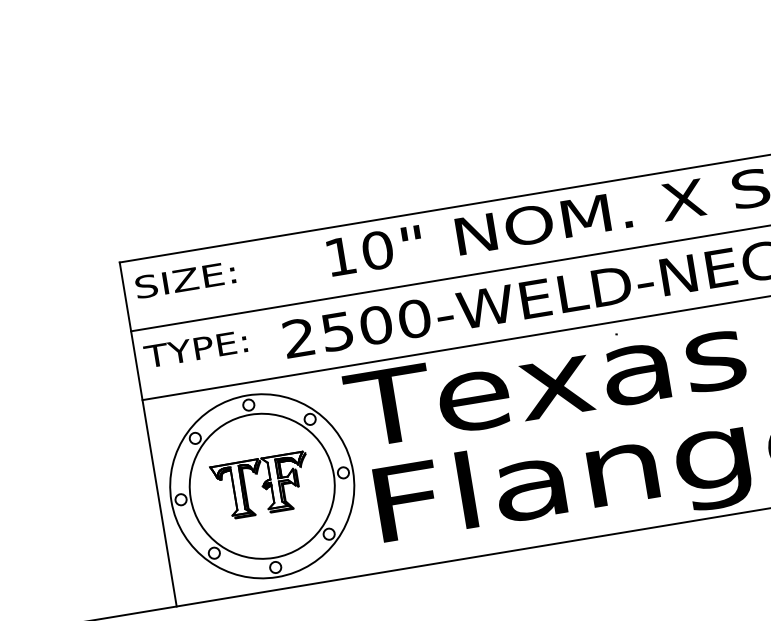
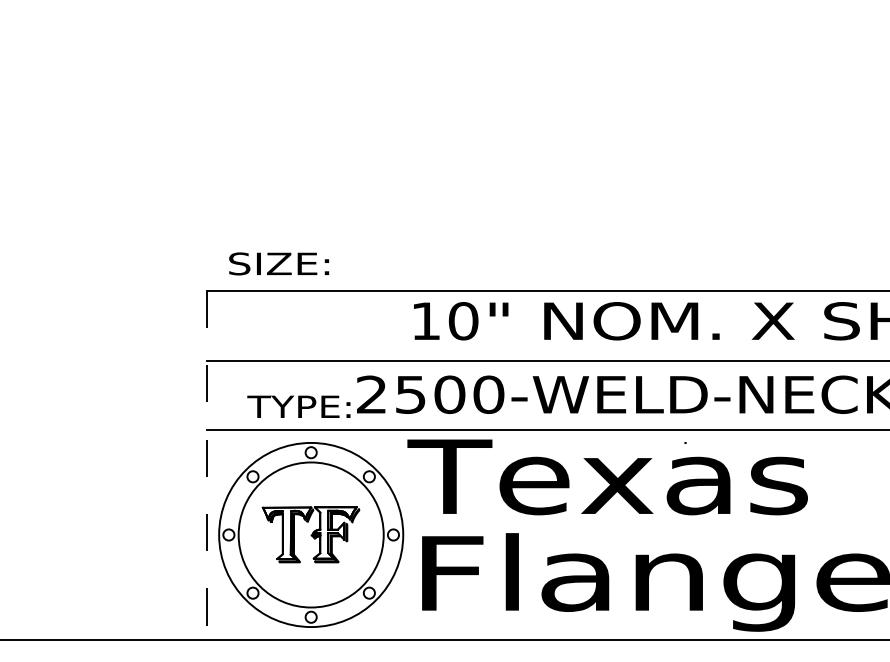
text: (185, 279) -> (279, 263), moved
text: (195, 348) -> (298, 406), moved
line: (148, 434) -> (207, 465), solid -> dashed

